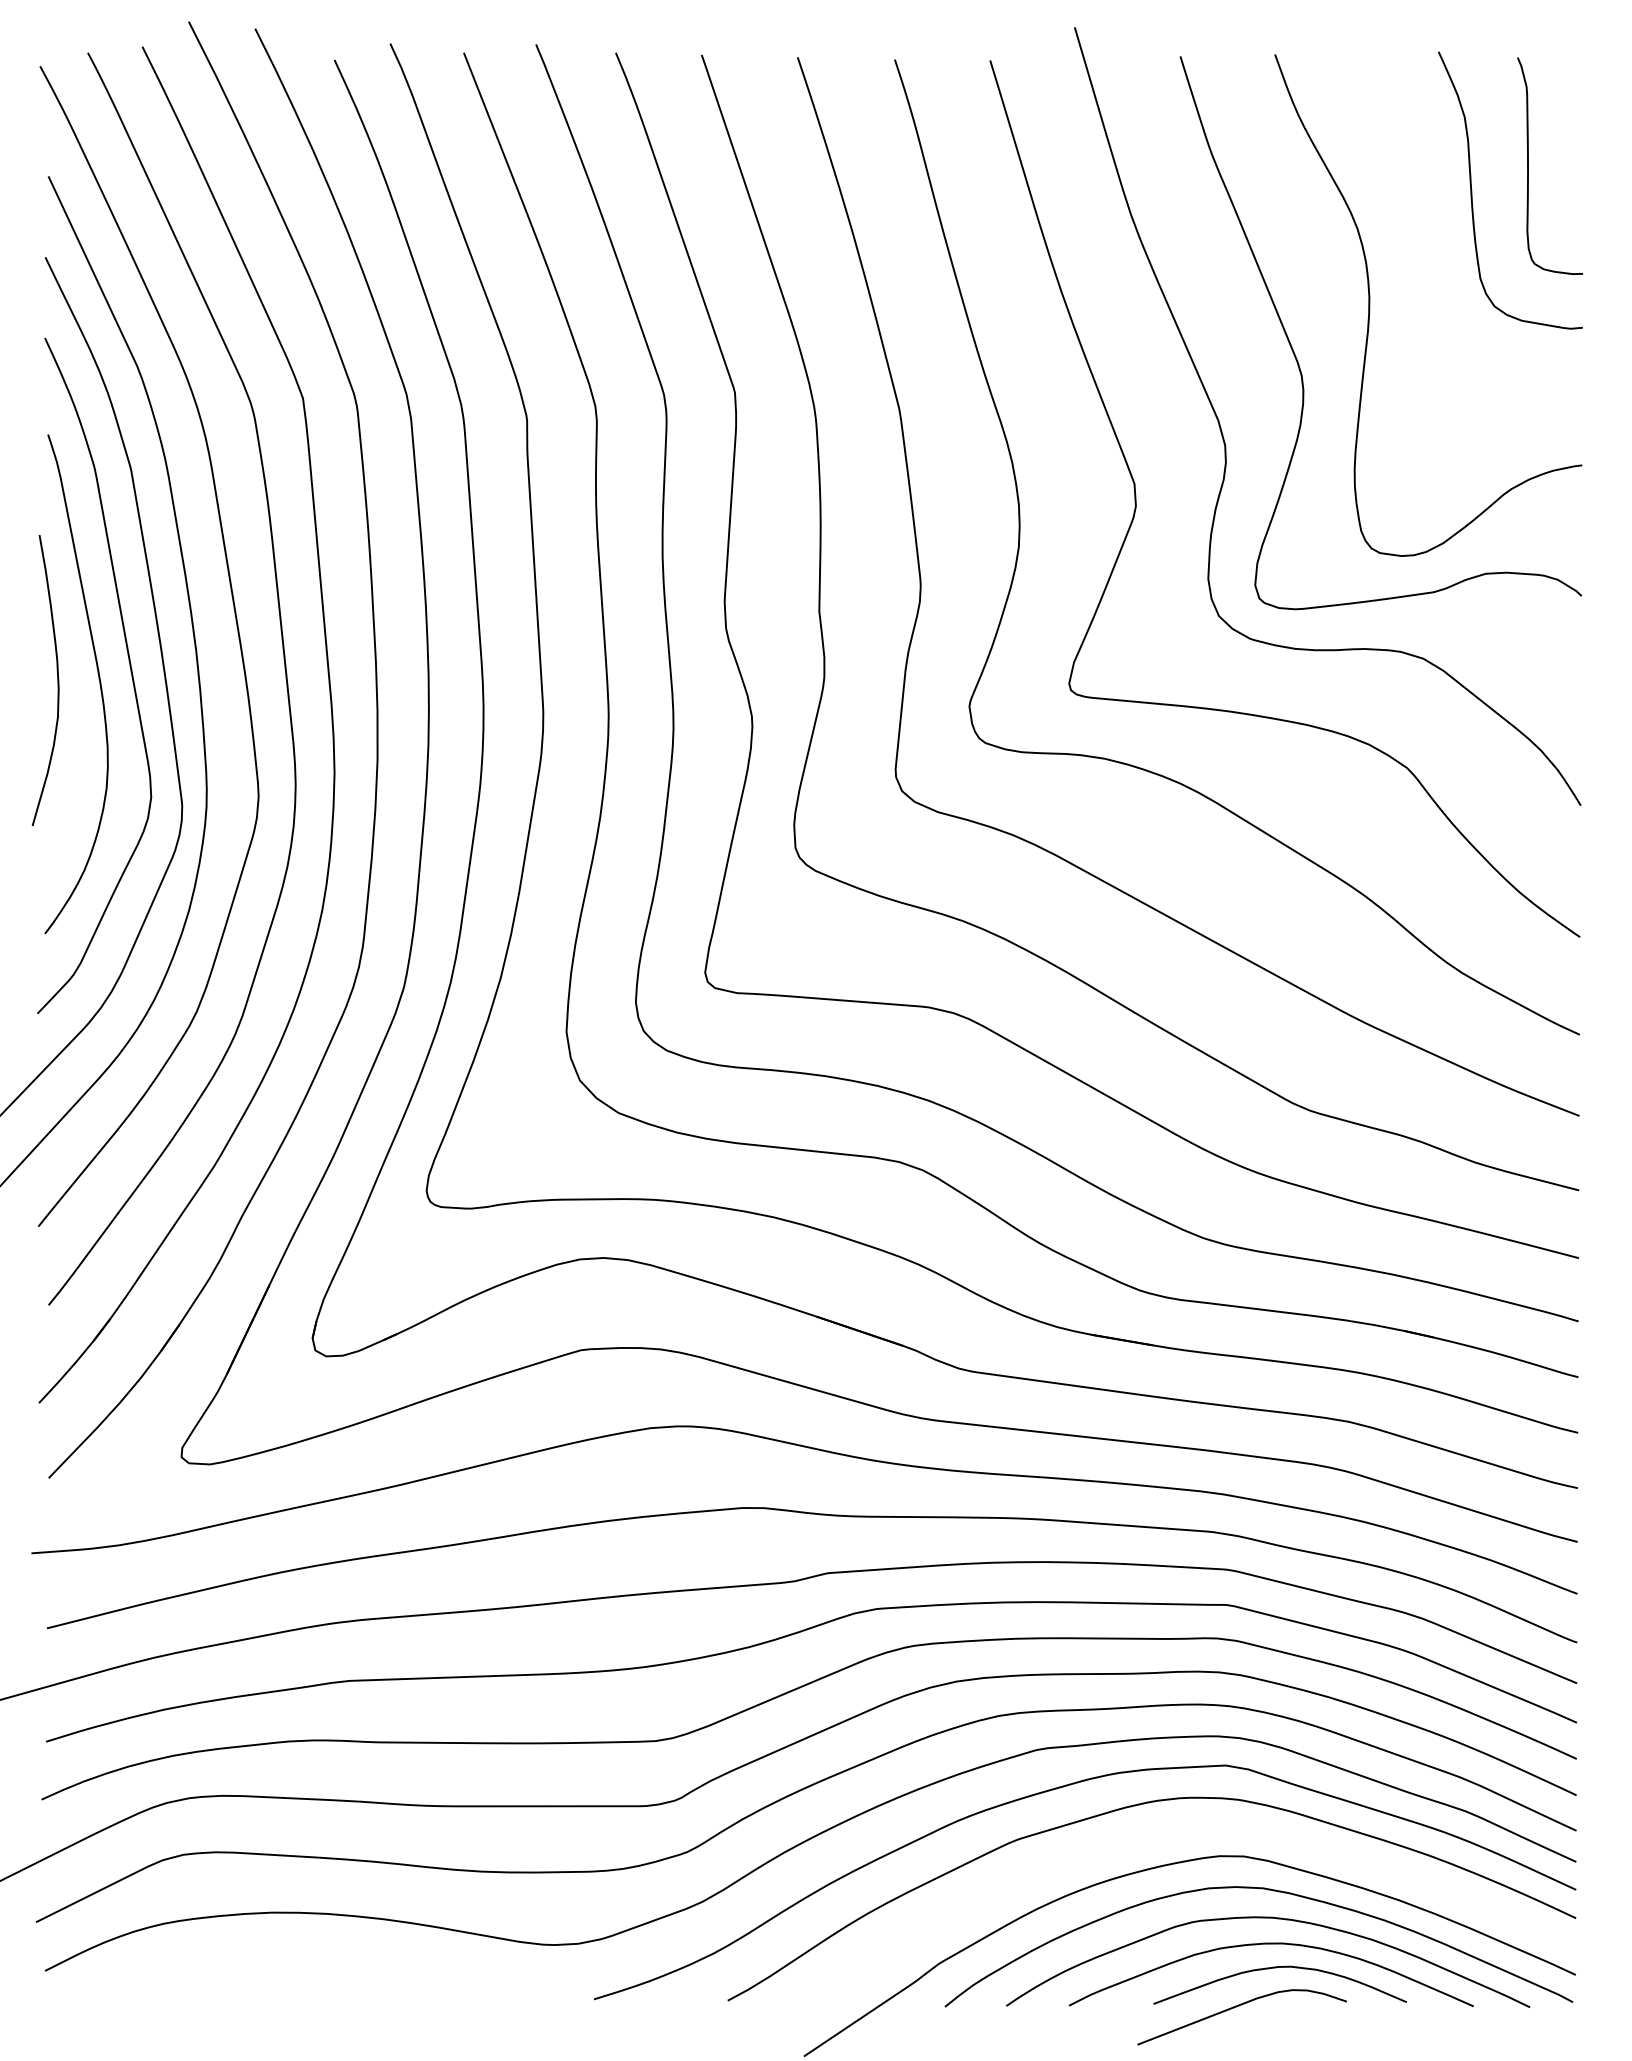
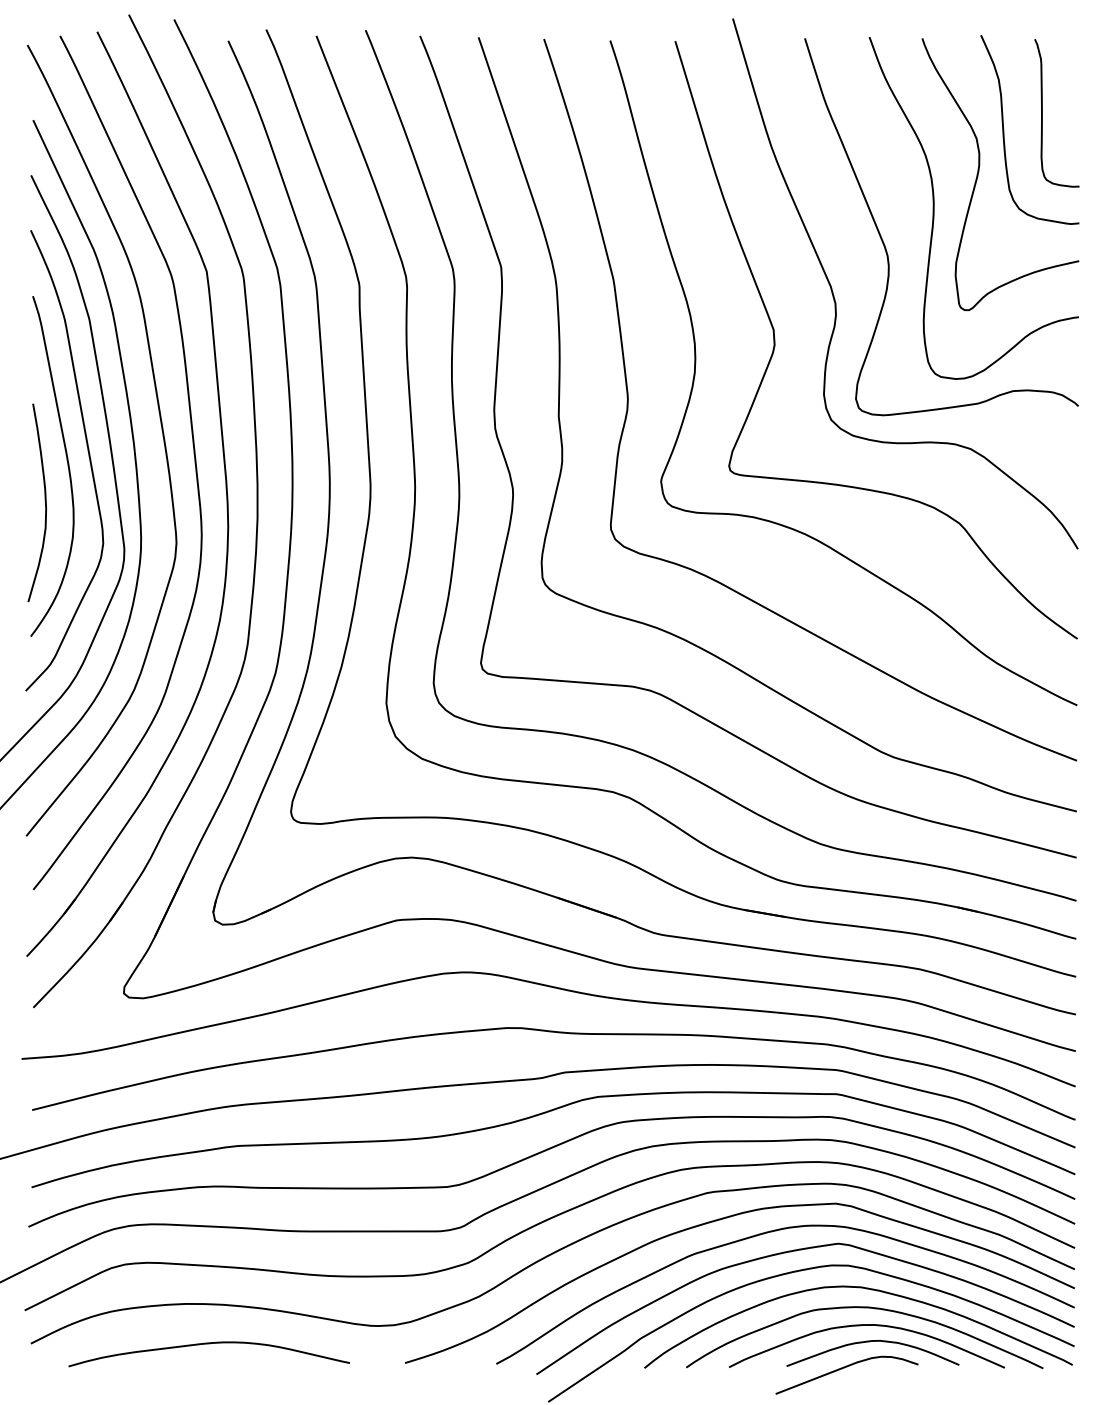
curve: (1436, 253) -> (979, 172), added
curve: (56, 678) -> (44, 501), moved
curve: (1168, 1835) -> (796, 1251), added
curve: (305, 1972) -> (208, 1344), added

